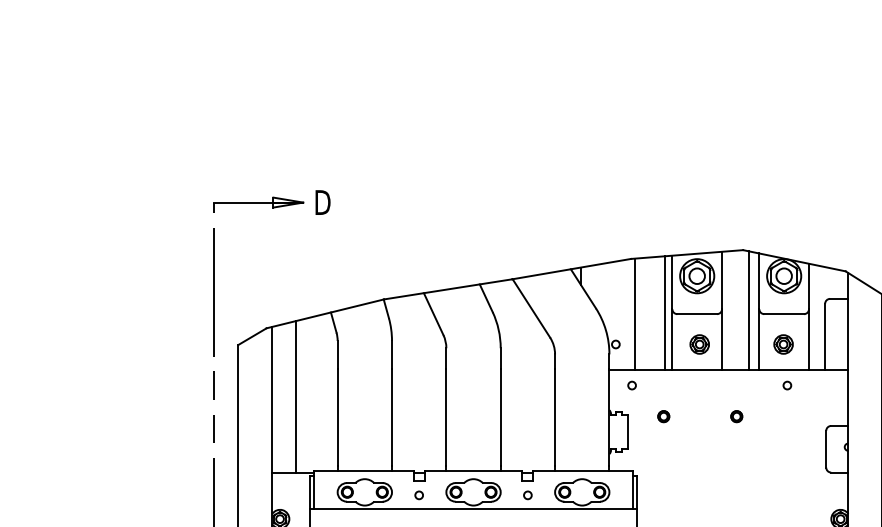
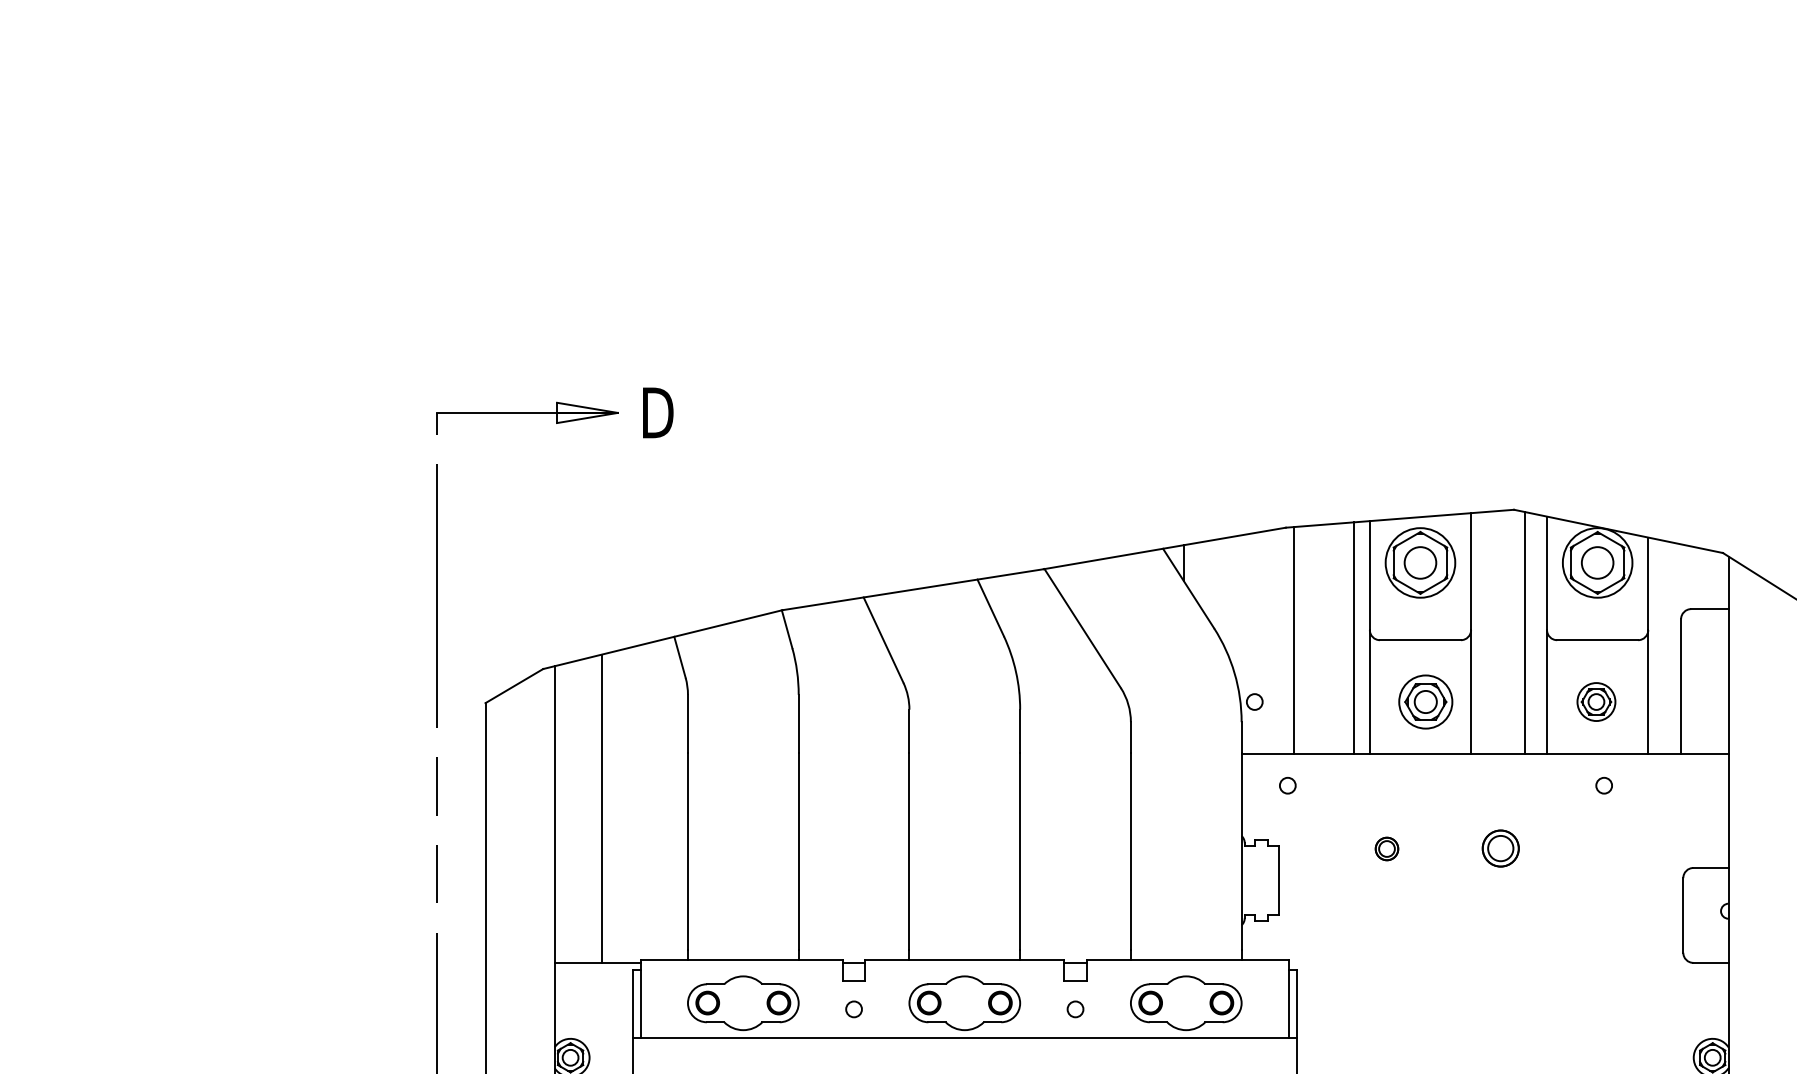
part: (699, 344) -> (1425, 702), size x1.4
part: (663, 416) -> (1386, 848), moved
part: (736, 416) -> (1500, 848), size x1.6

